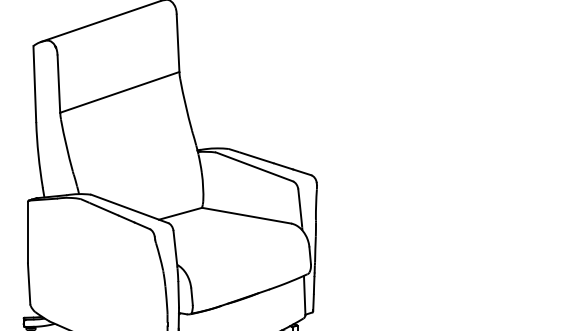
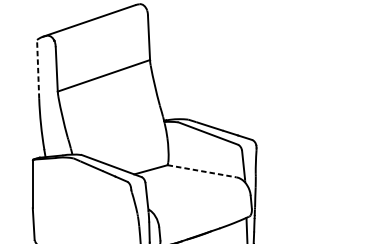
line: (34, 83) -> (37, 68), solid -> dashed
line: (247, 215) -> (202, 171), solid -> dashed

